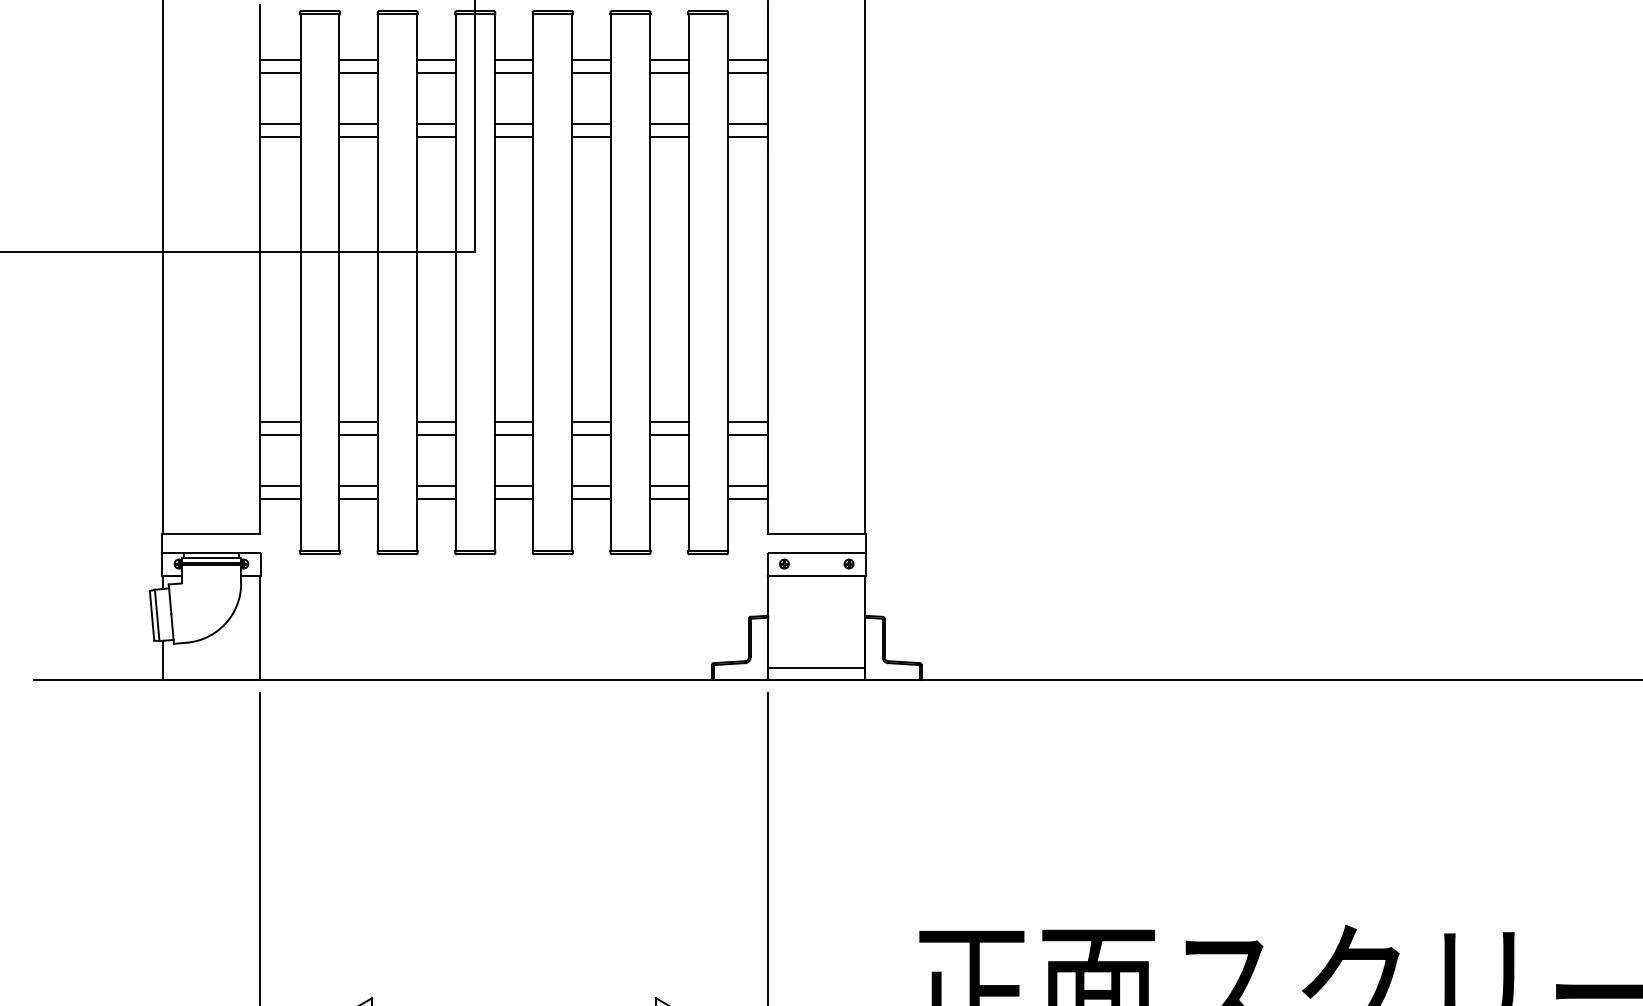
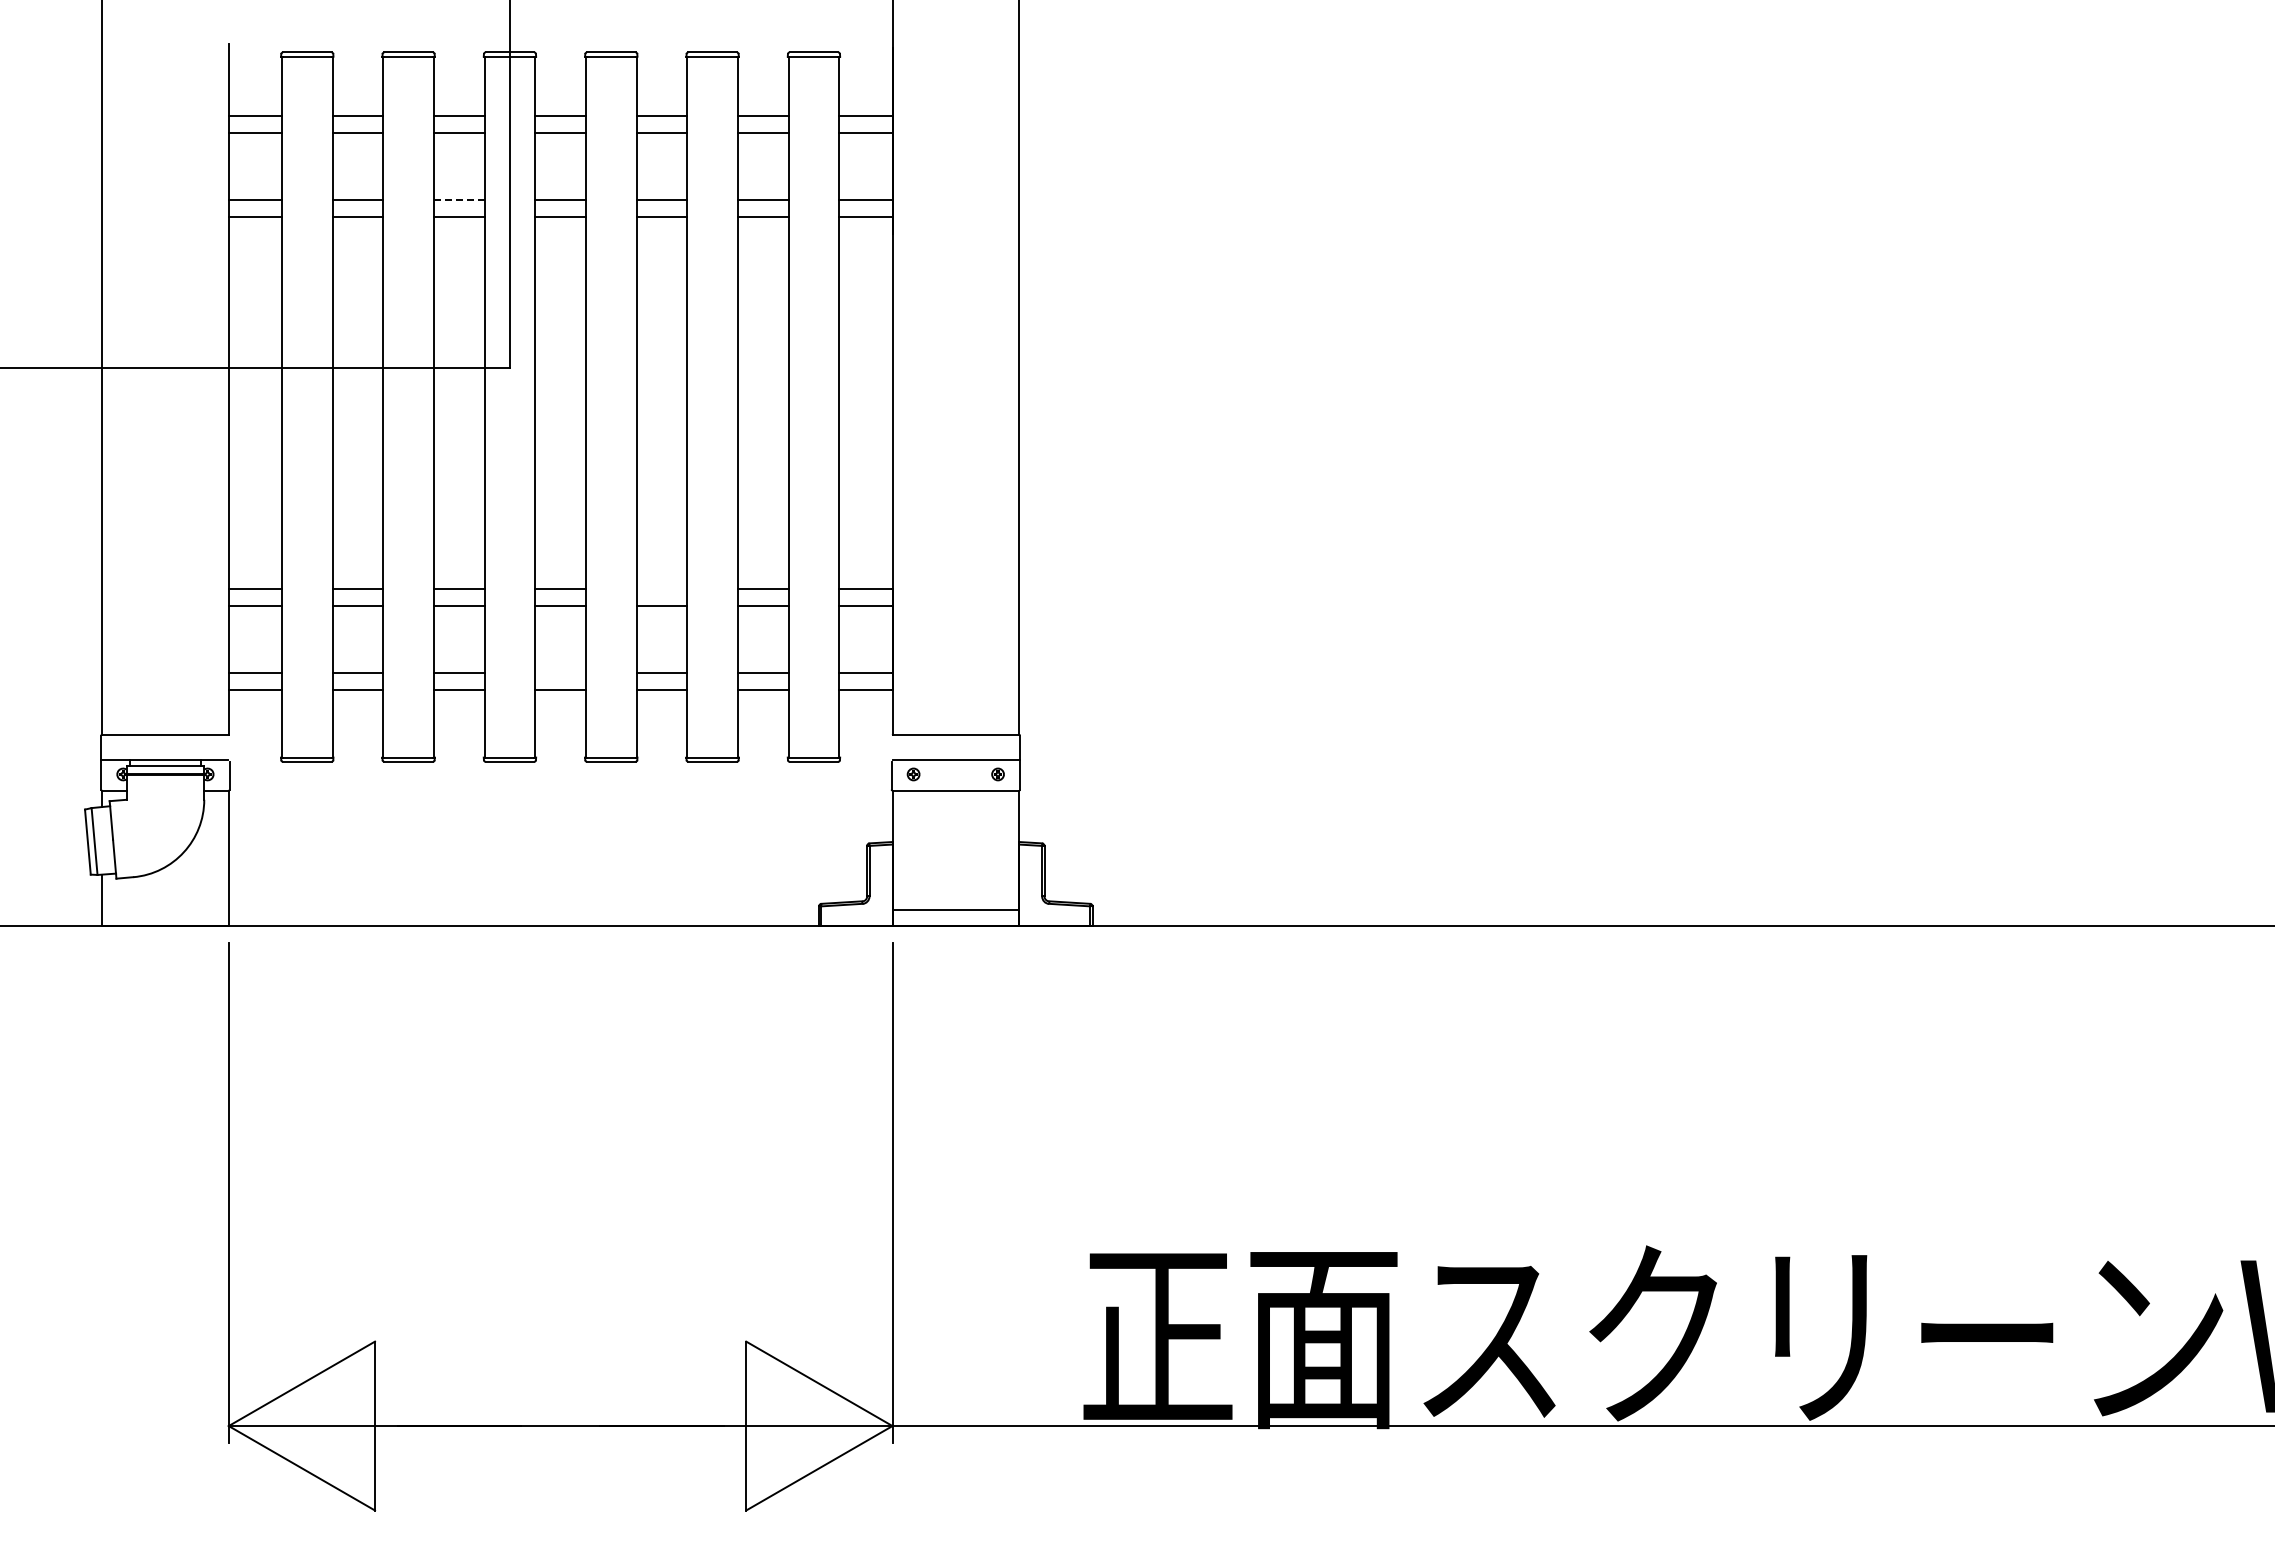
line: (436, 124) -> (459, 200), solid -> dashed
line: (591, 421) -> (661, 588), removed
line: (513, 486) -> (560, 673), removed

